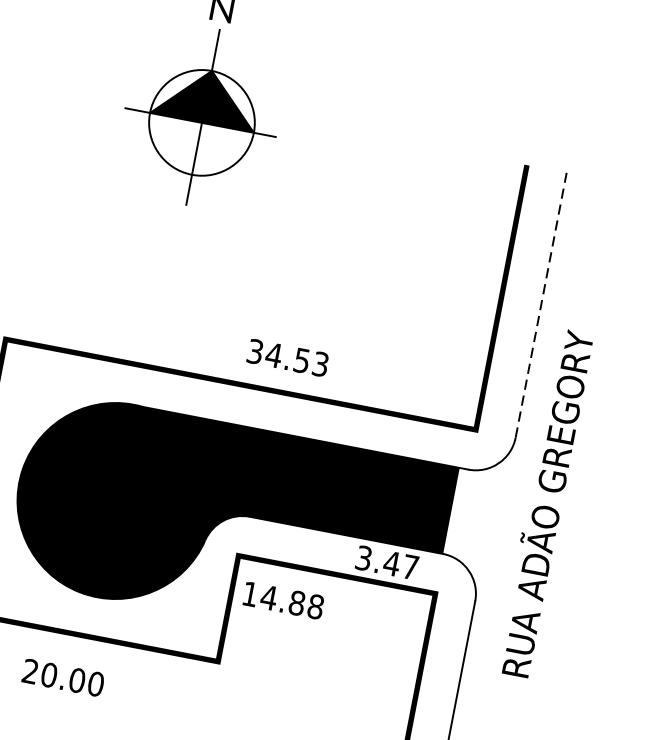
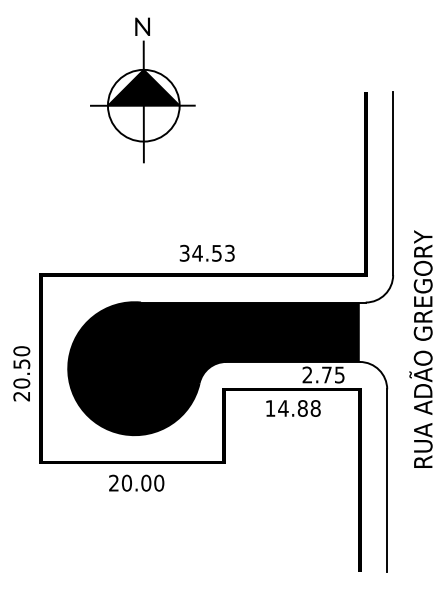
line: (541, 305) -> (393, 183), dashed -> solid
text: (287, 356) -> (206, 252), moved
text: (544, 502) -> (420, 348), moved
text: (387, 562) -> (323, 374), 3.47 -> 2.75
text: (283, 600) -> (293, 408), moved
text: (63, 676) -> (136, 482), moved

